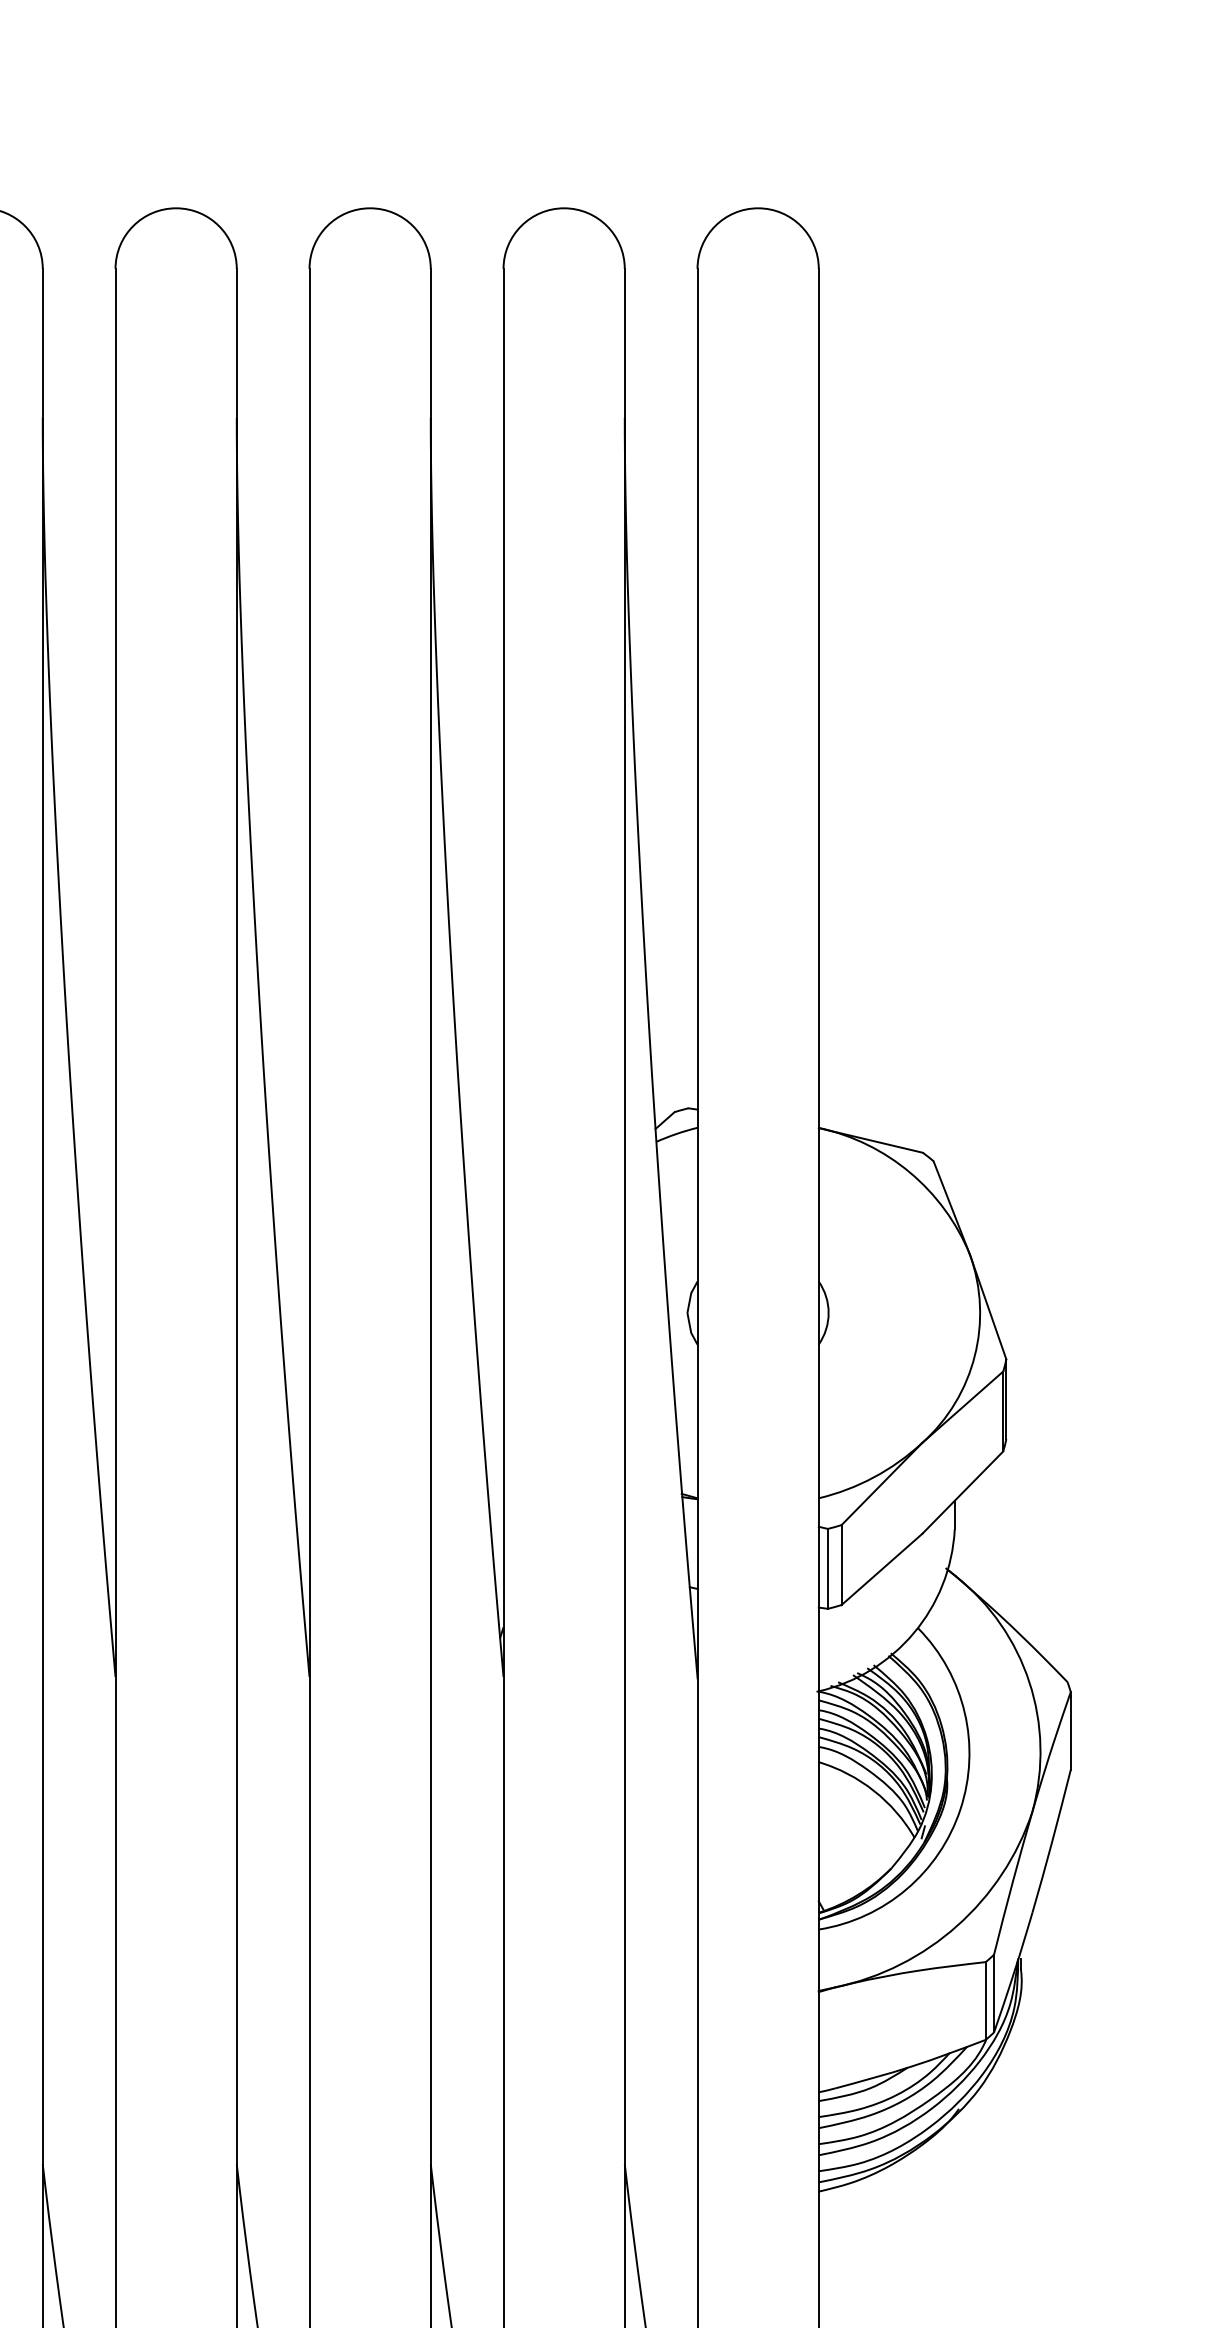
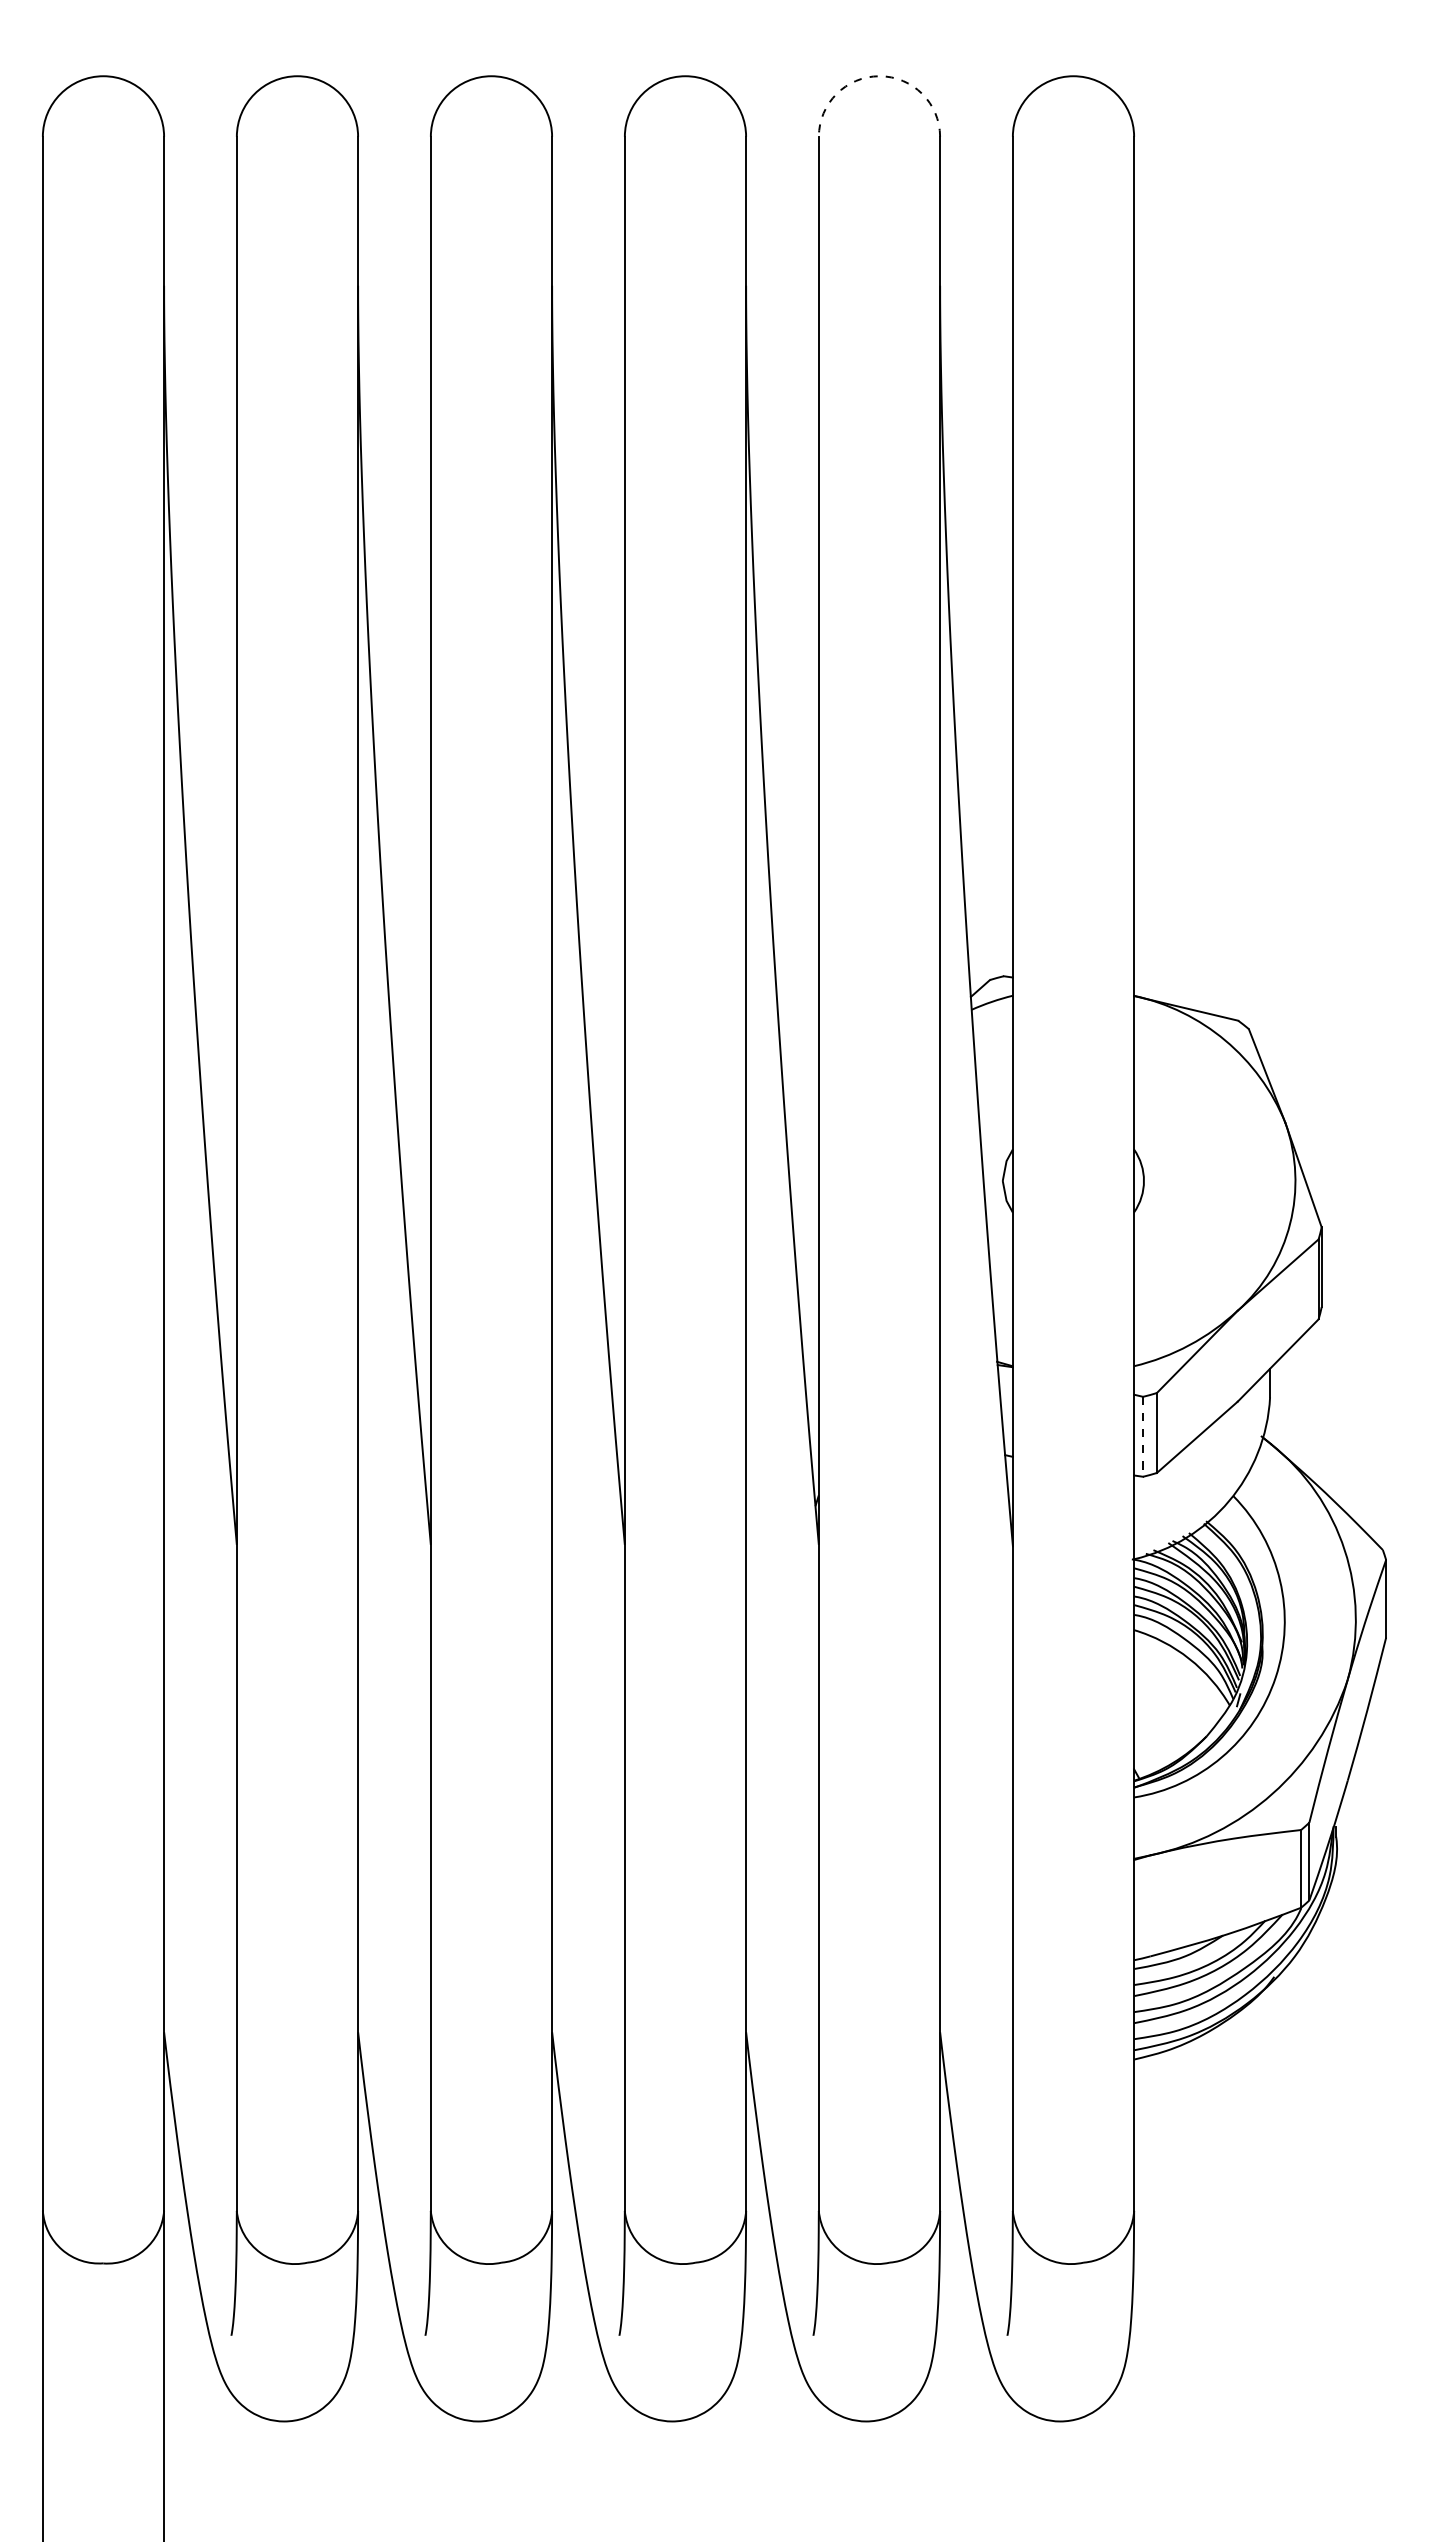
arc: (564, 208) -> (879, 76), solid -> dashed
line: (828, 1568) -> (1143, 1436), solid -> dashed

